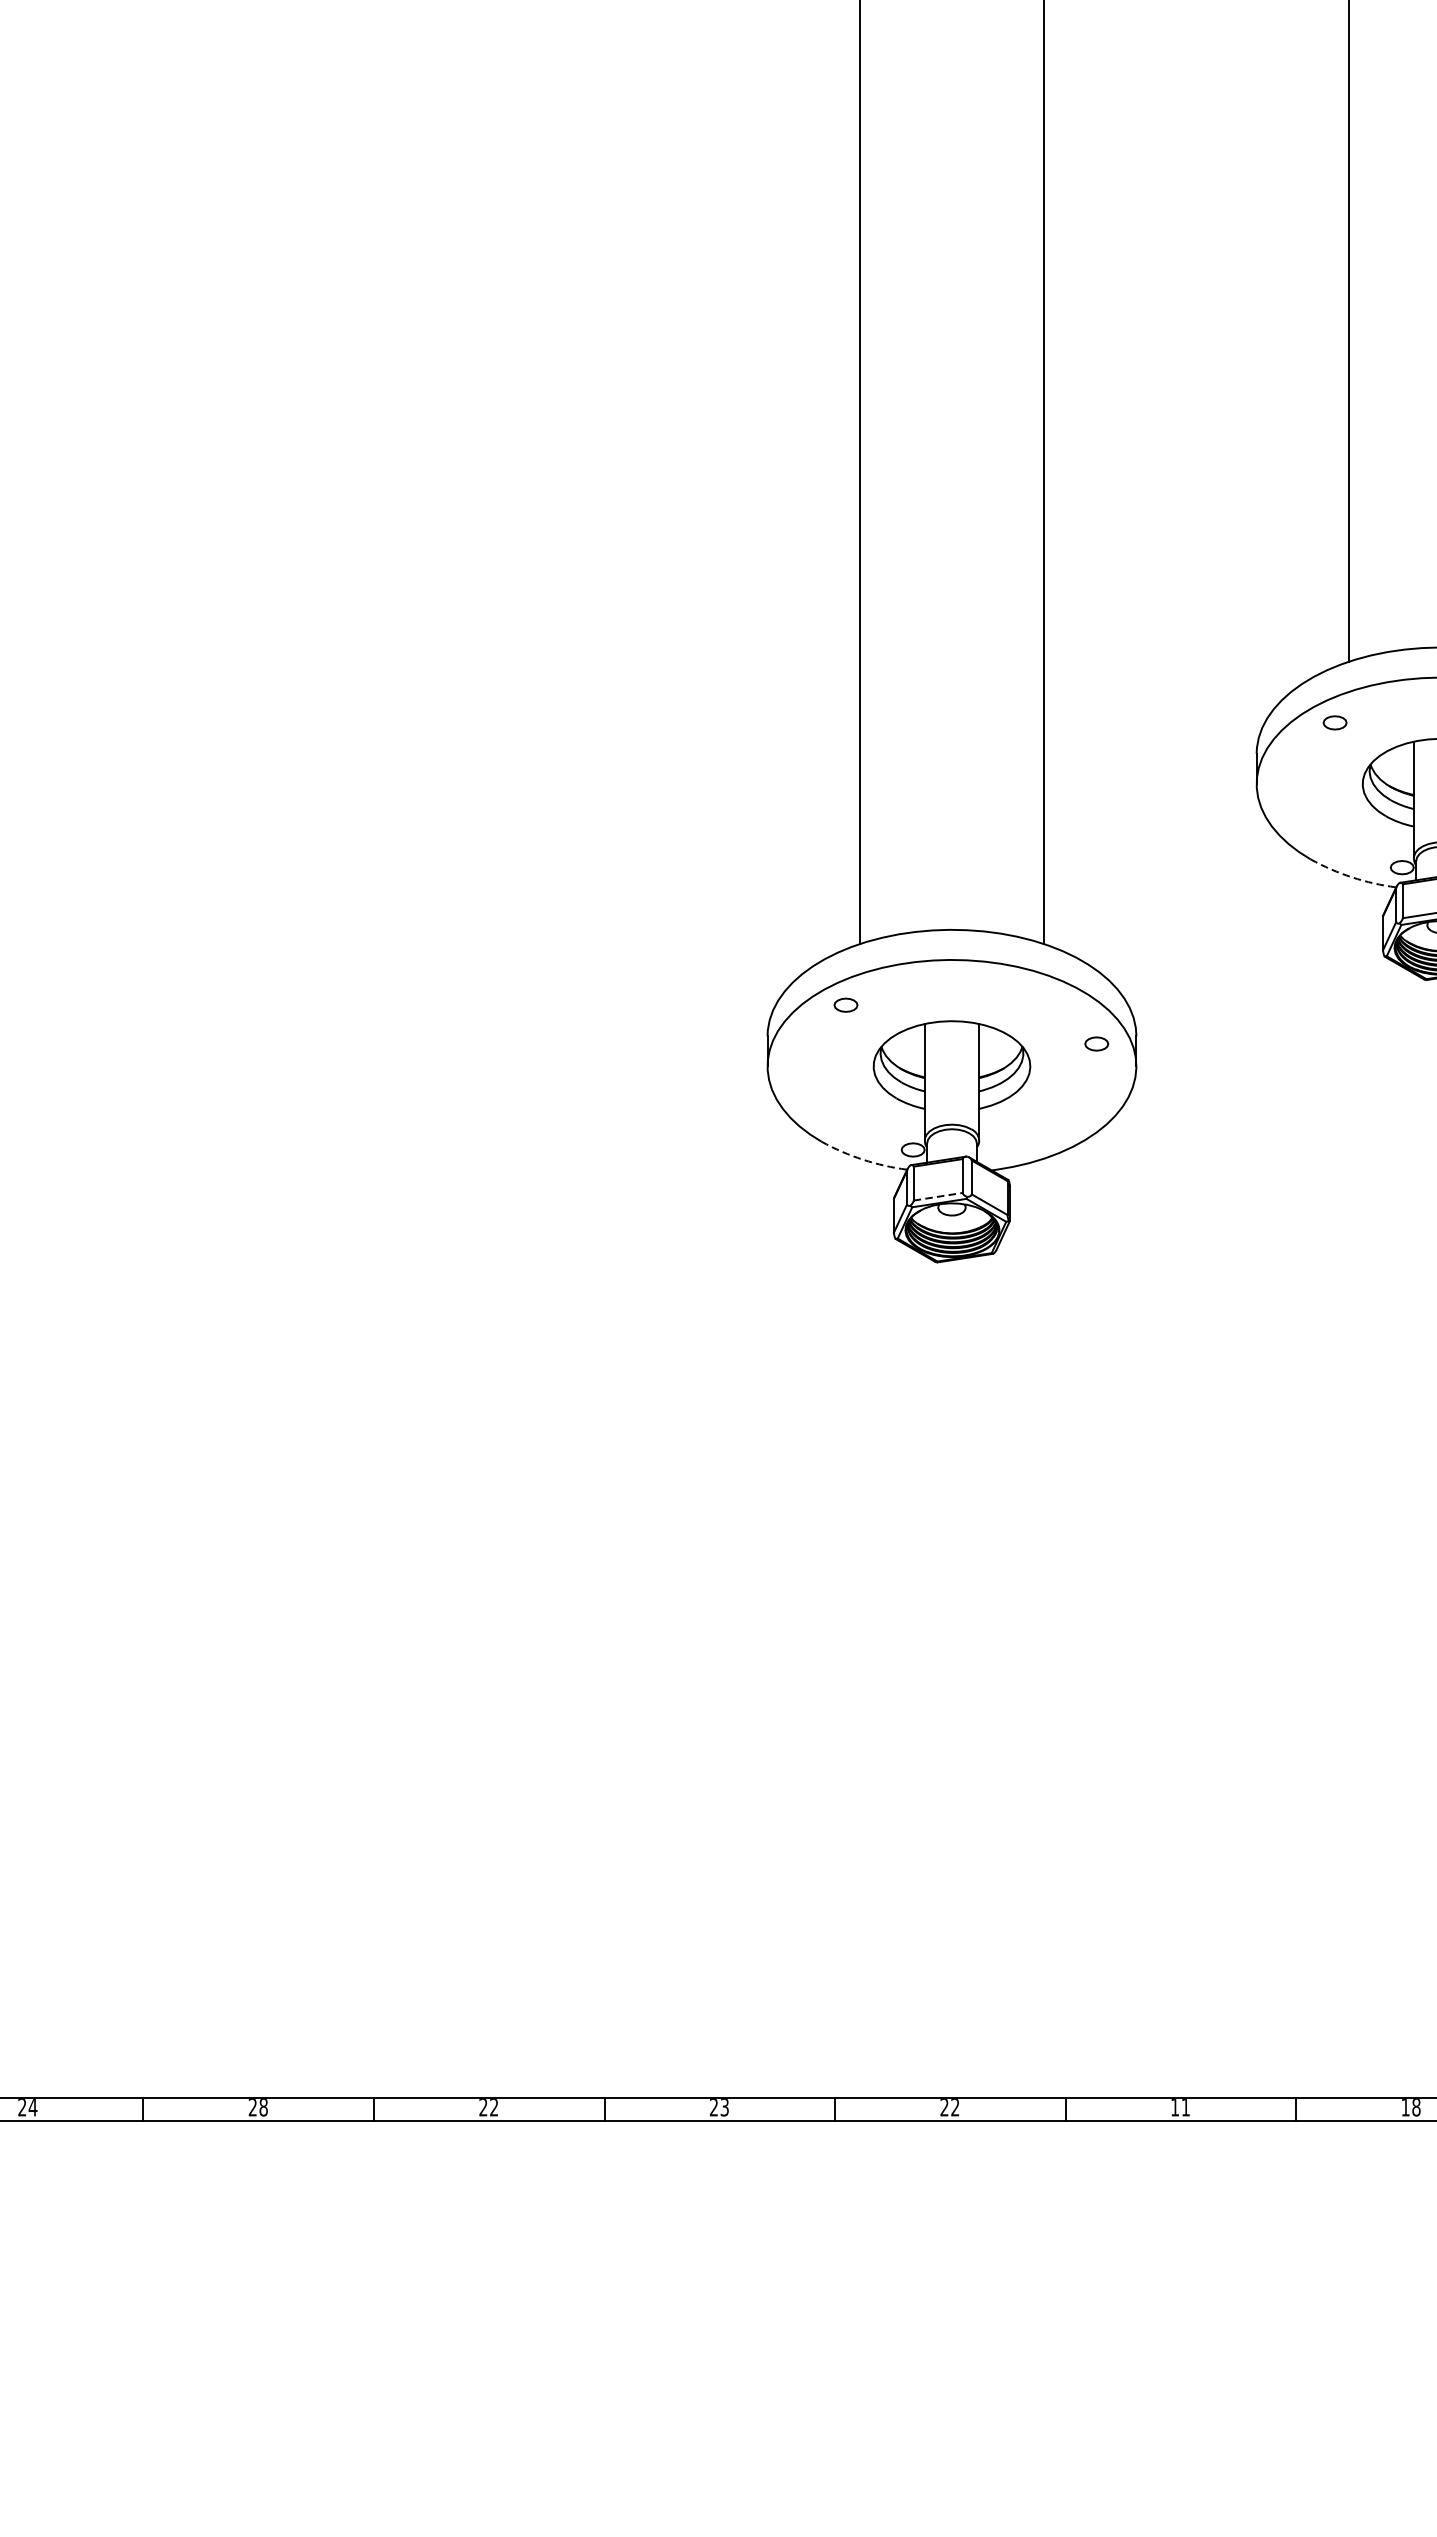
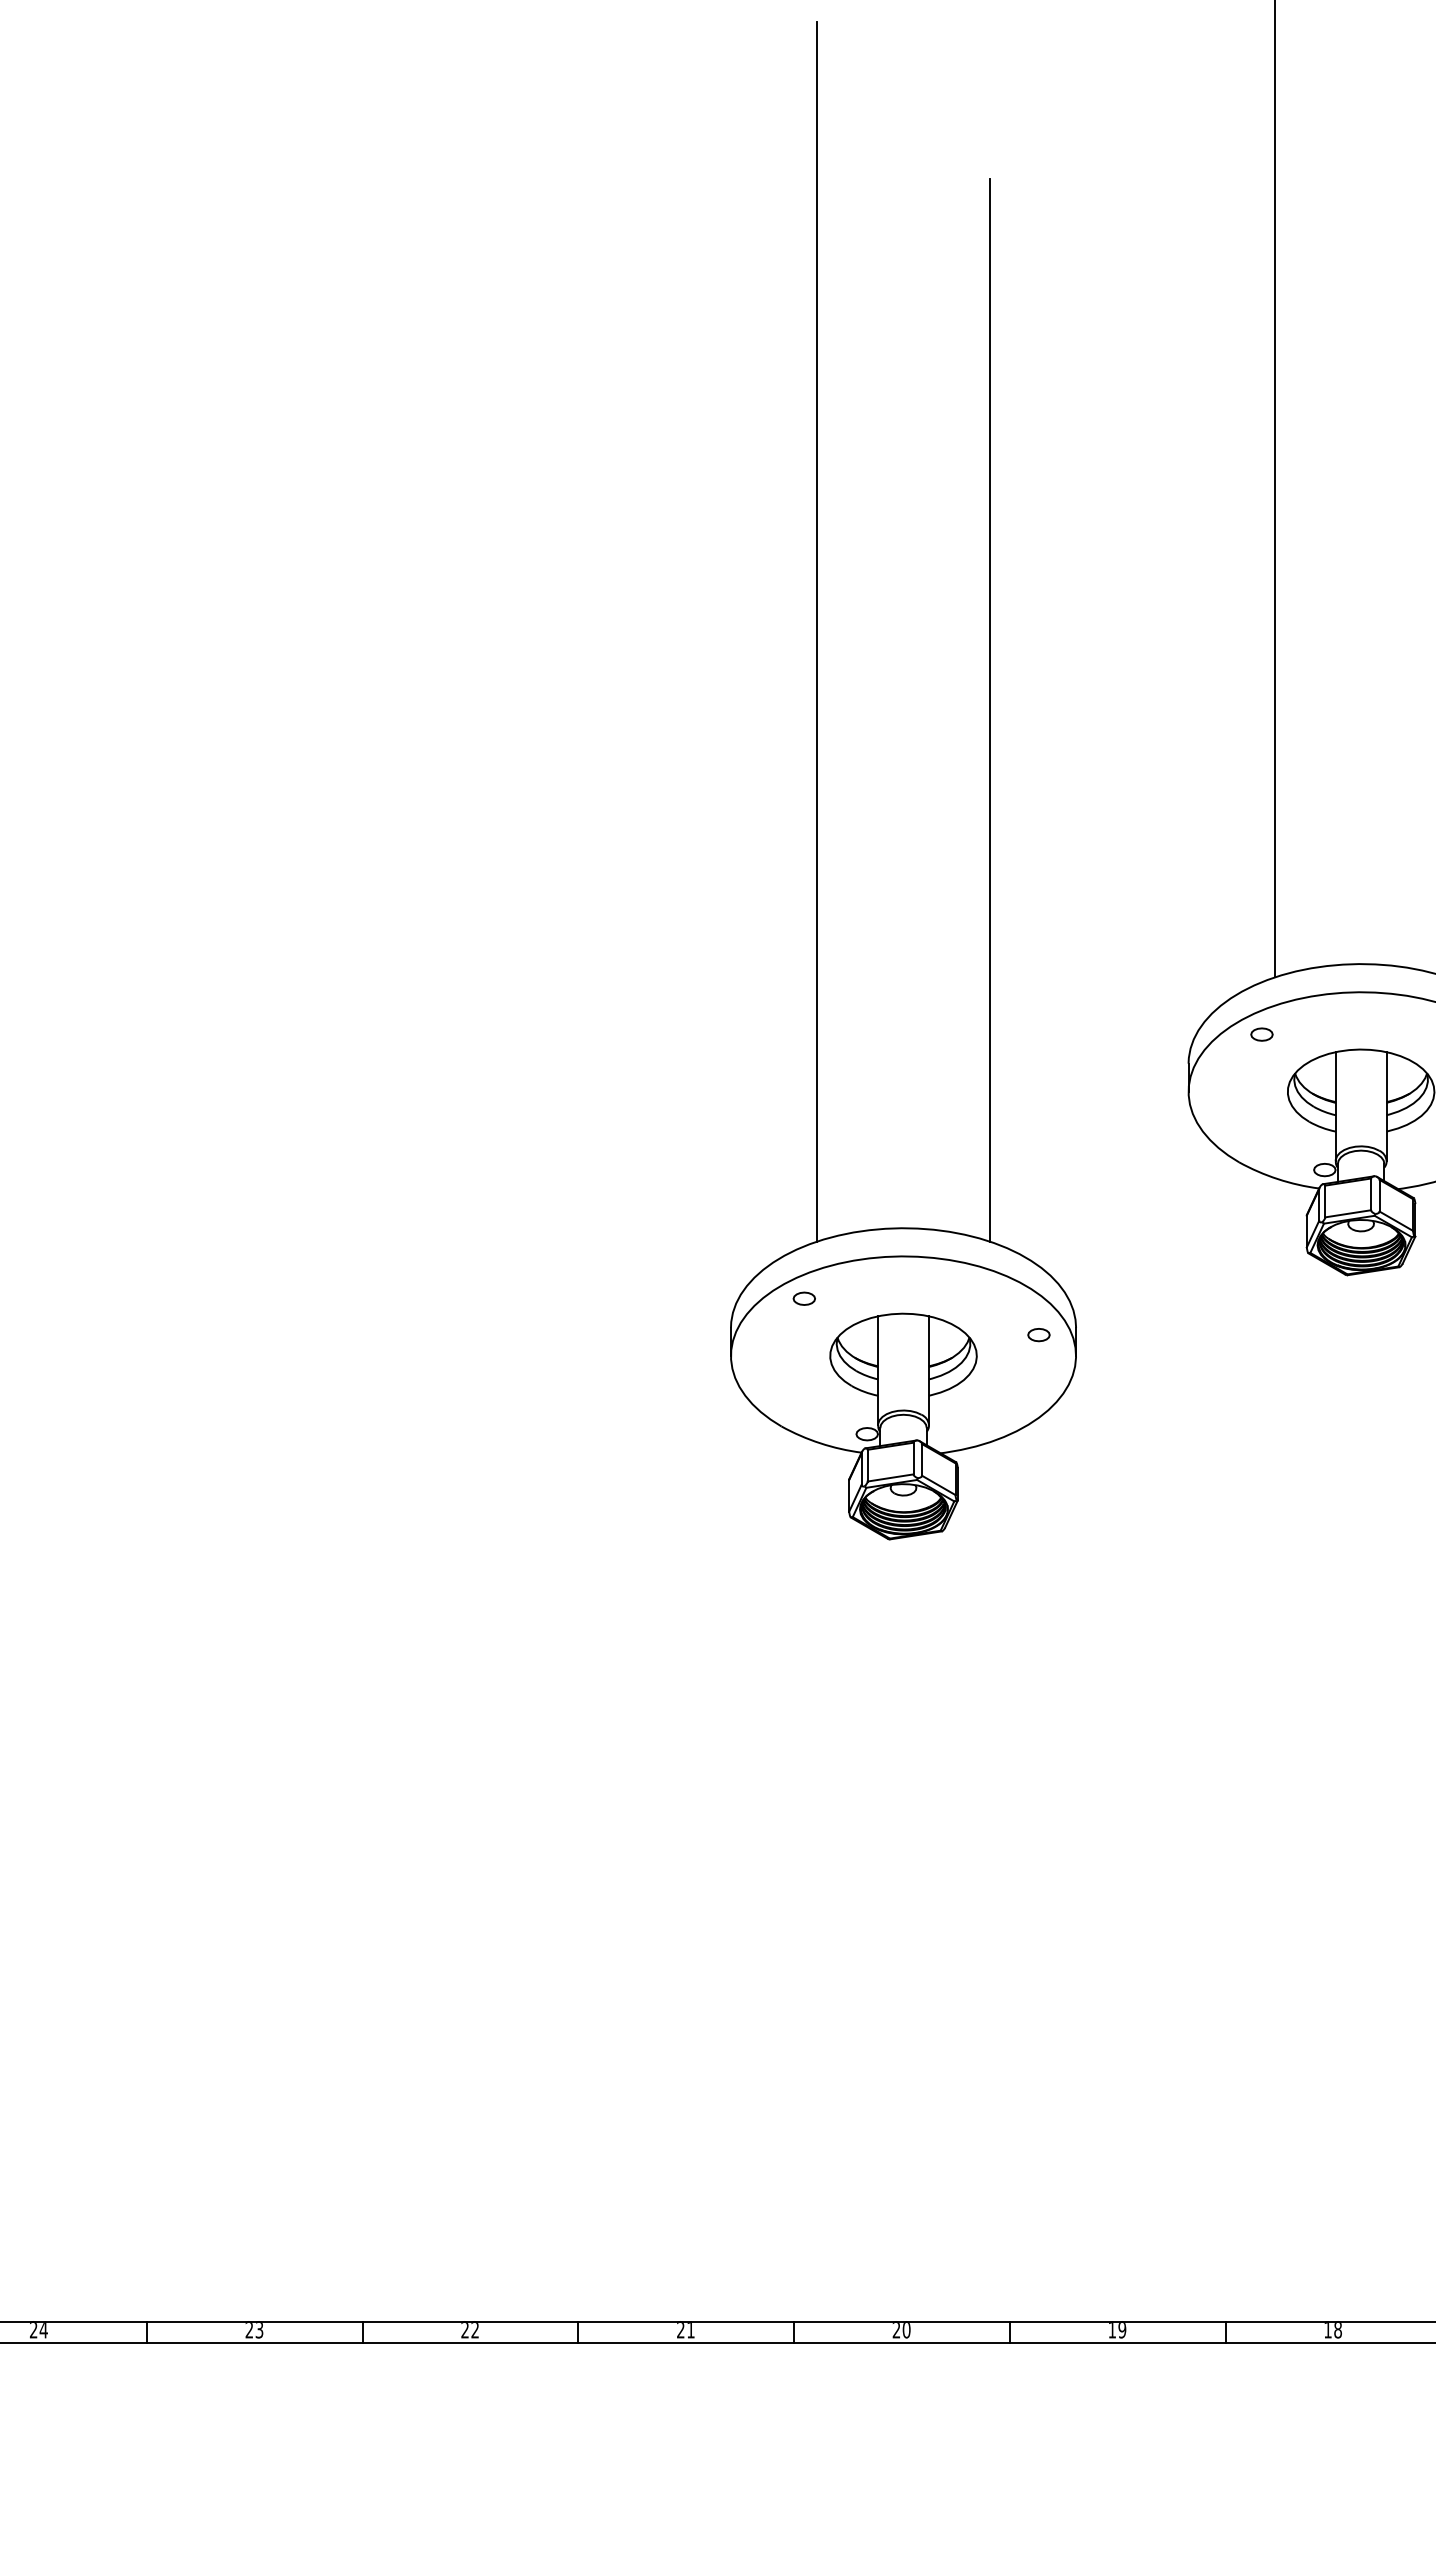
arc: (1351, 877) -> (1277, 1179), dashed -> solid
arc: (863, 1159) -> (820, 1443), dashed -> solid
line: (939, 1196) -> (891, 1477), dashed -> solid
text: (263, 2107) -> (259, 2330), 28 -> 23
text: (724, 2107) -> (690, 2330), 23 -> 21
text: (955, 2107) -> (906, 2330), 22 -> 20
text: (1186, 2107) -> (1122, 2330), 11 -> 19

